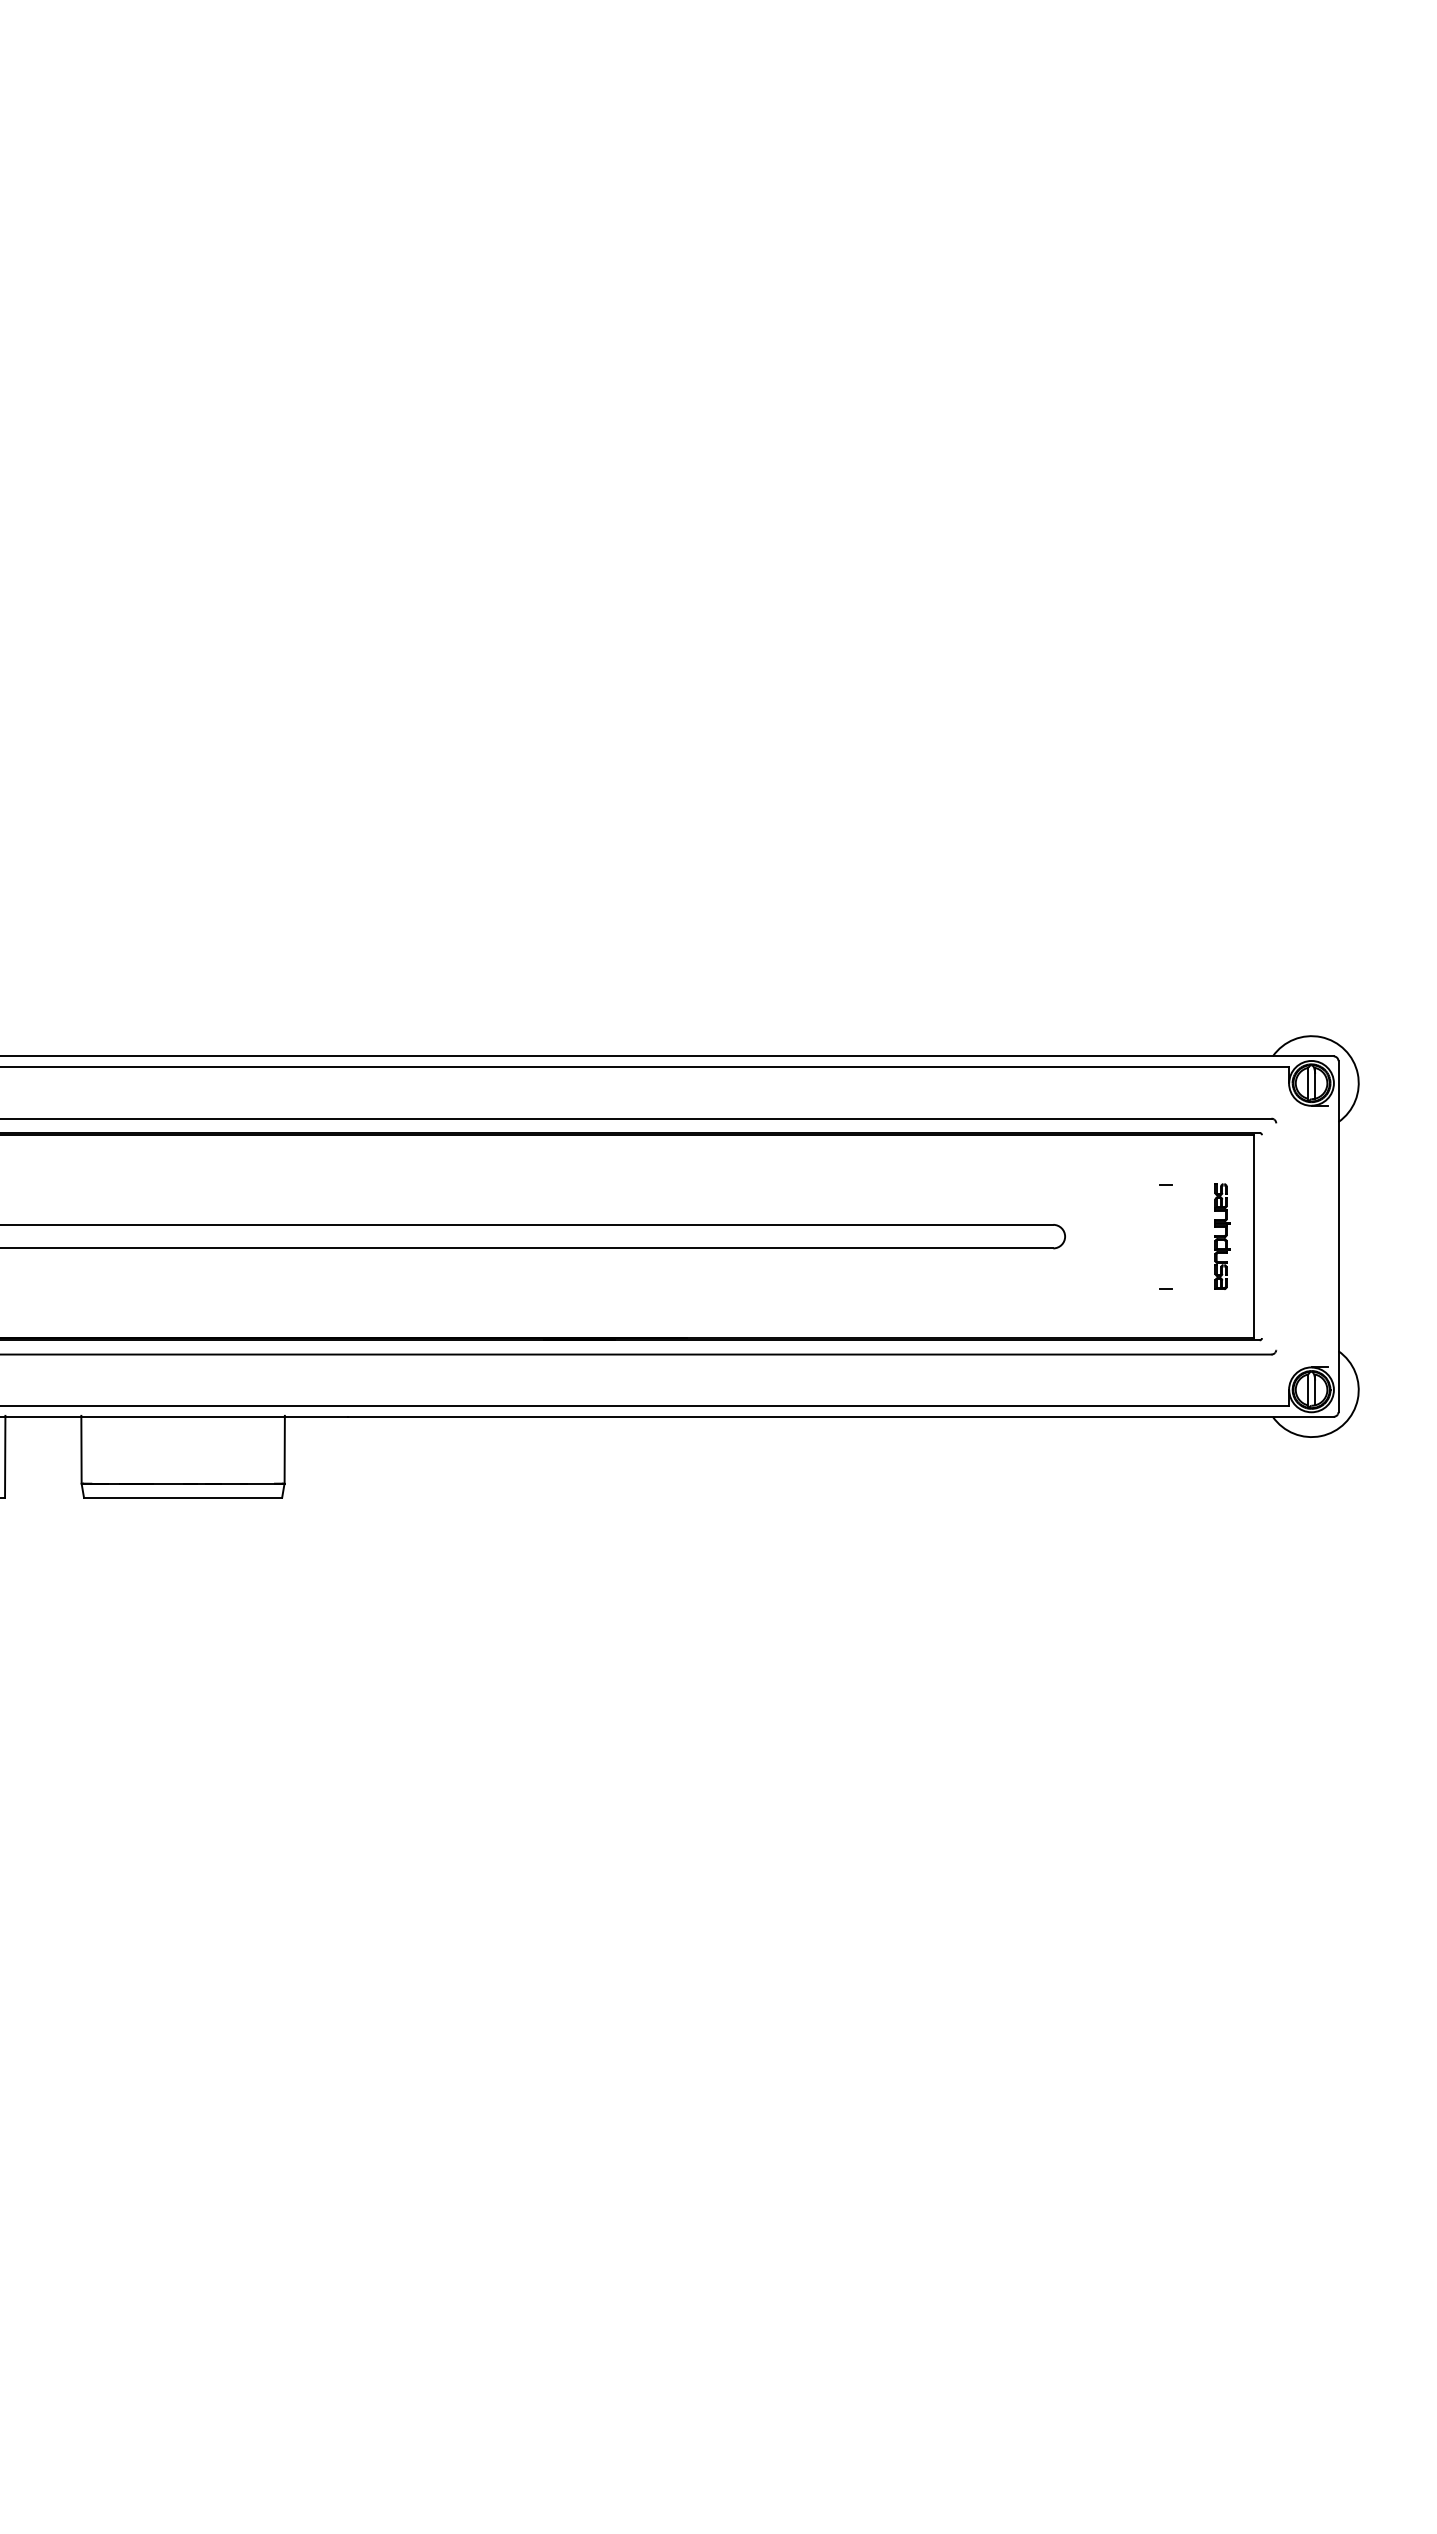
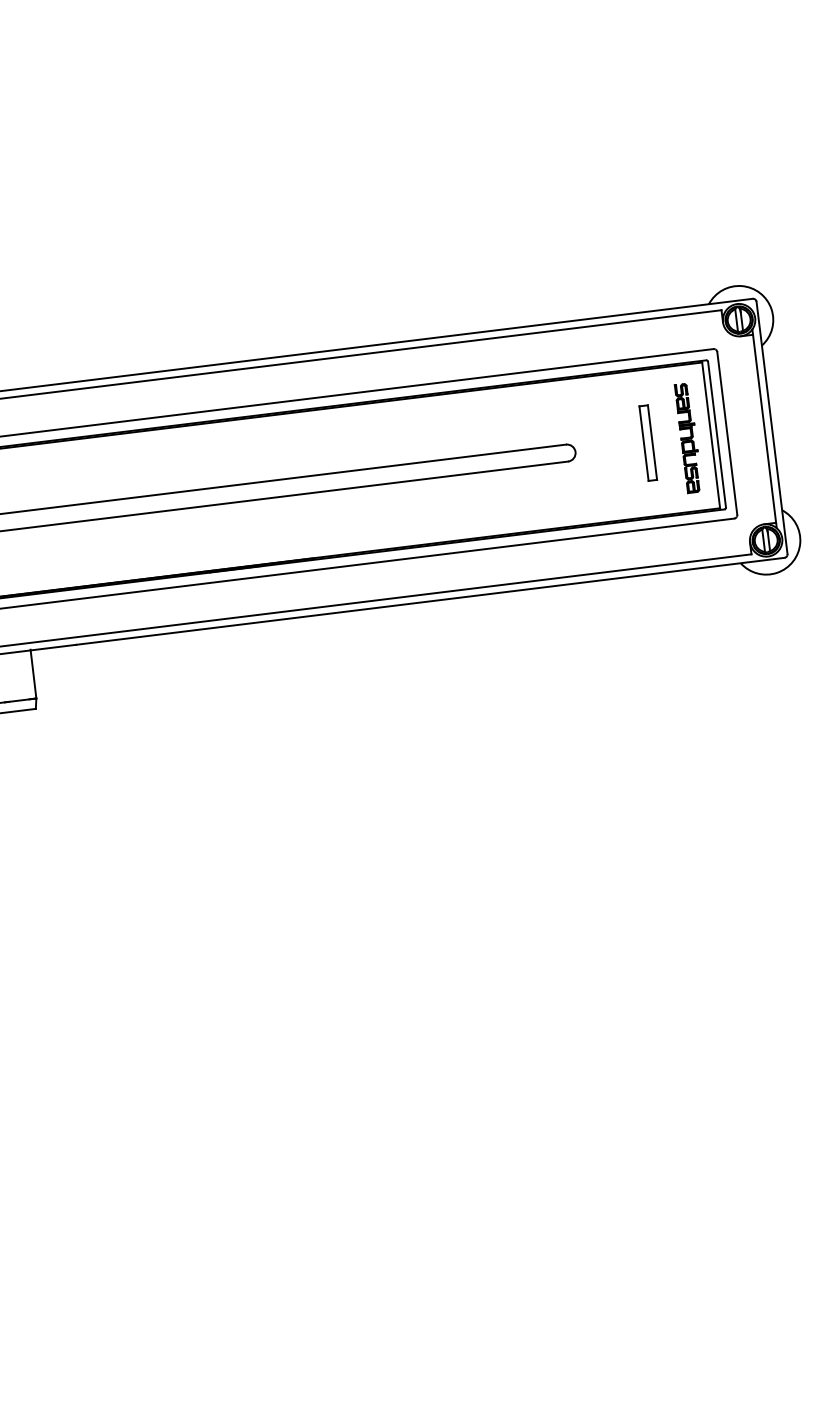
line: (1160, 1236) -> (644, 443), added
line: (1172, 1236) -> (652, 442), added
part: (1222, 1236) -> (688, 438), size x1.43
line: (1262, 1236) -> (717, 434), added
line: (1276, 1236) -> (727, 433), added
line: (1328, 1236) -> (764, 428), added

